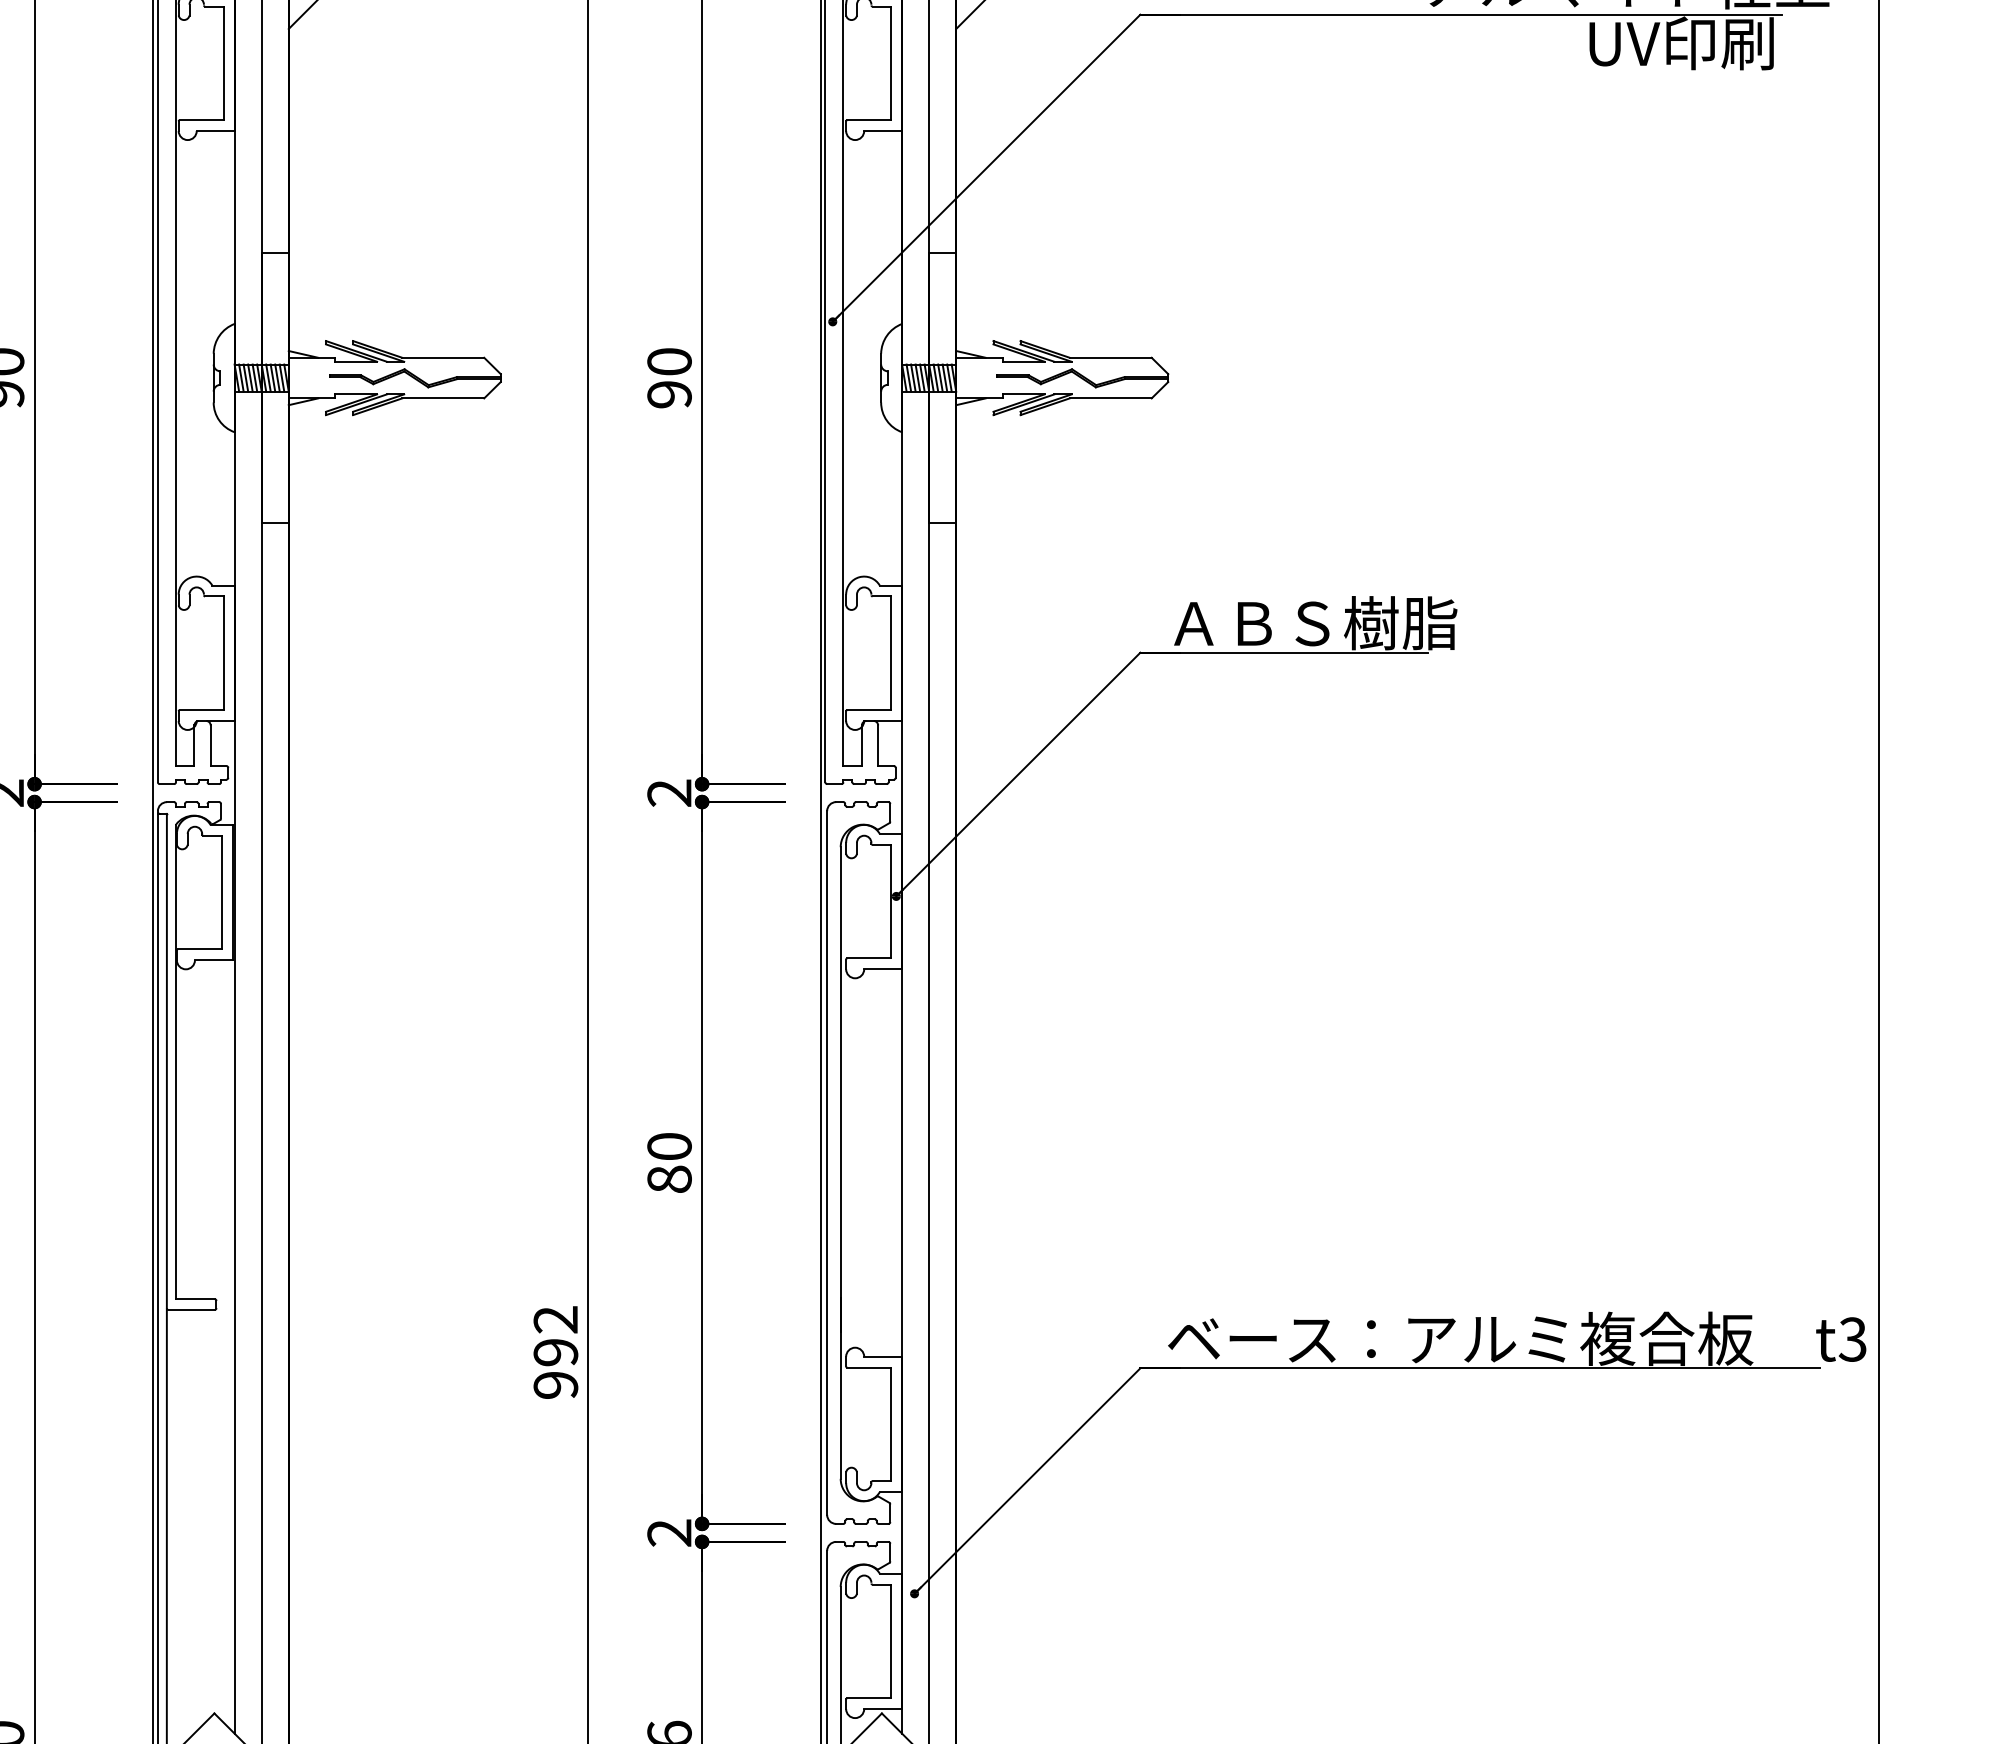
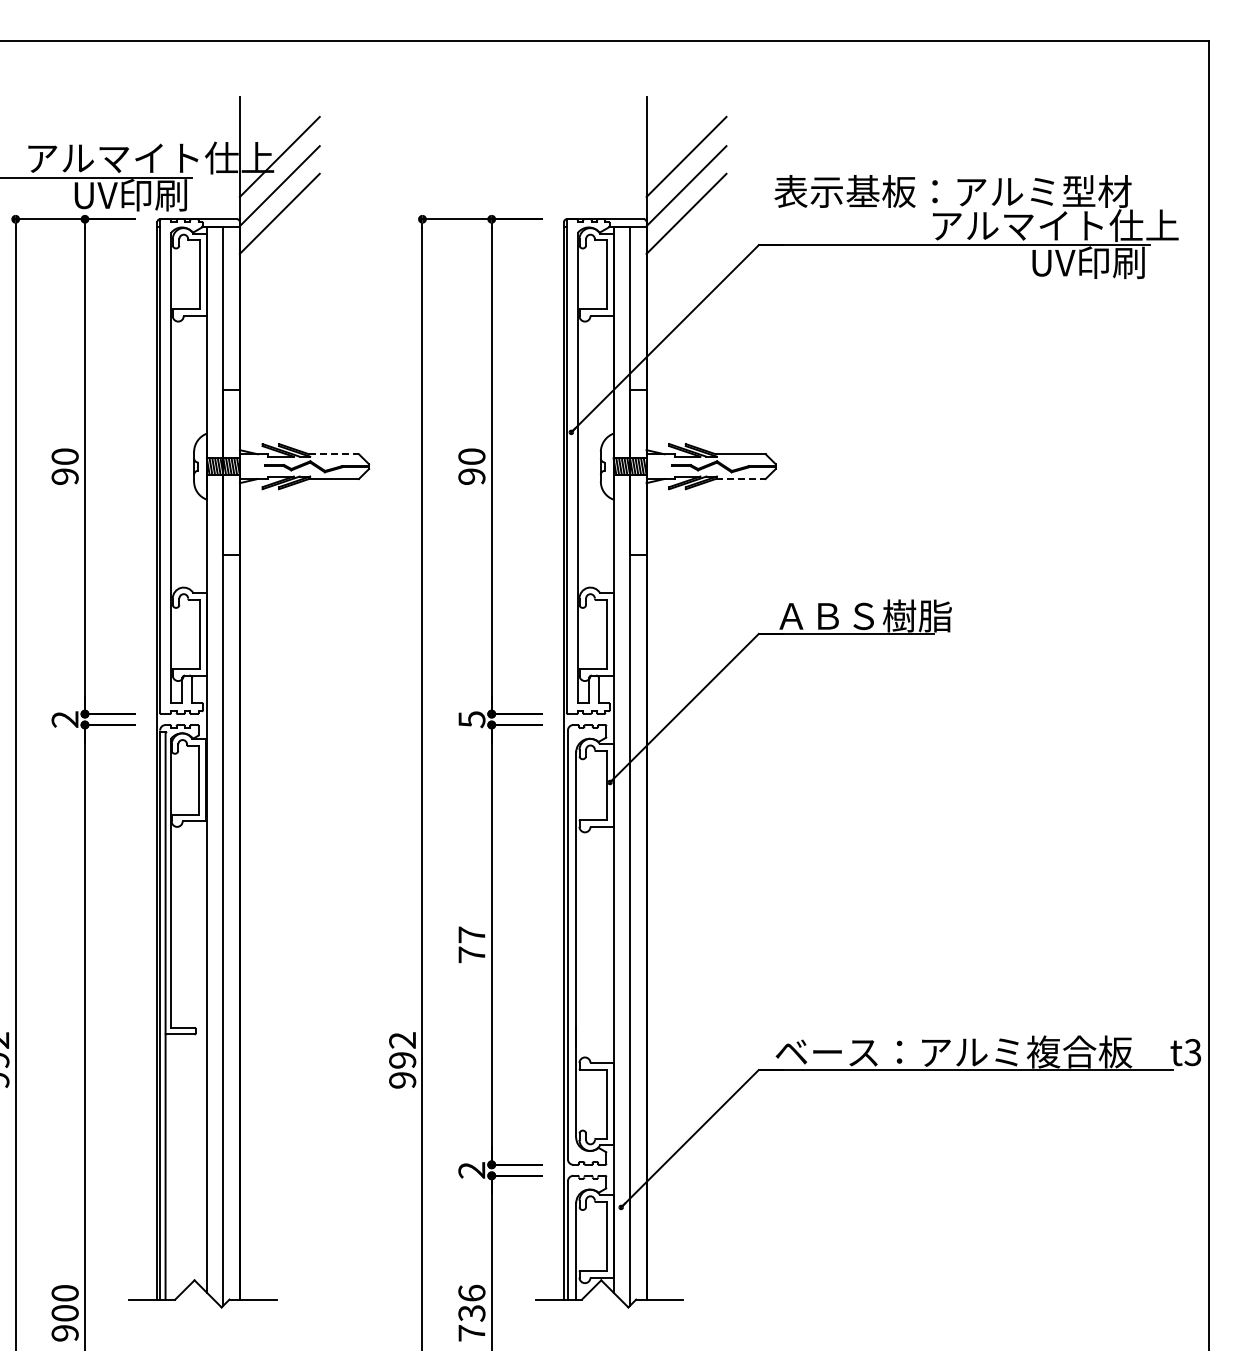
line: (444, 358) -> (334, 454), solid -> dashed
line: (1110, 399) -> (740, 479), solid -> dashed
text: (668, 793) -> (471, 719), 2 -> 5
text: (668, 1162) -> (471, 944), 80 -> 77

